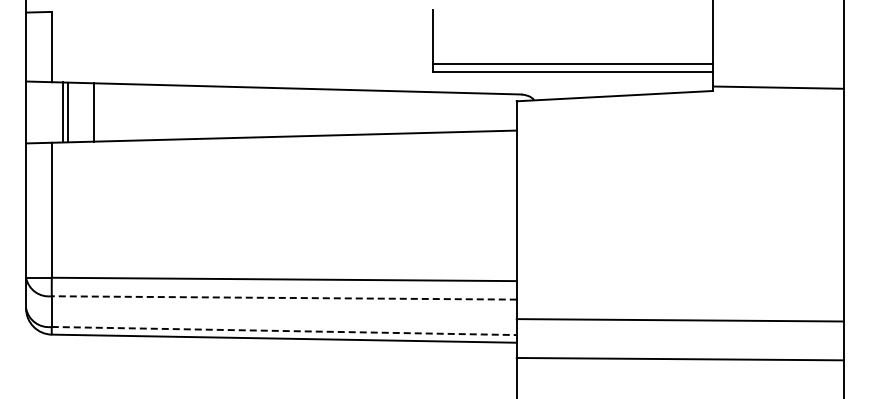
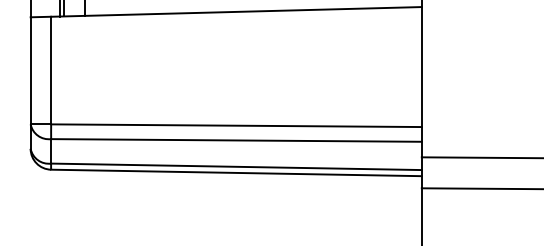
line: (283, 297) -> (235, 140), dashed -> solid
line: (284, 331) -> (236, 167), dashed -> solid

